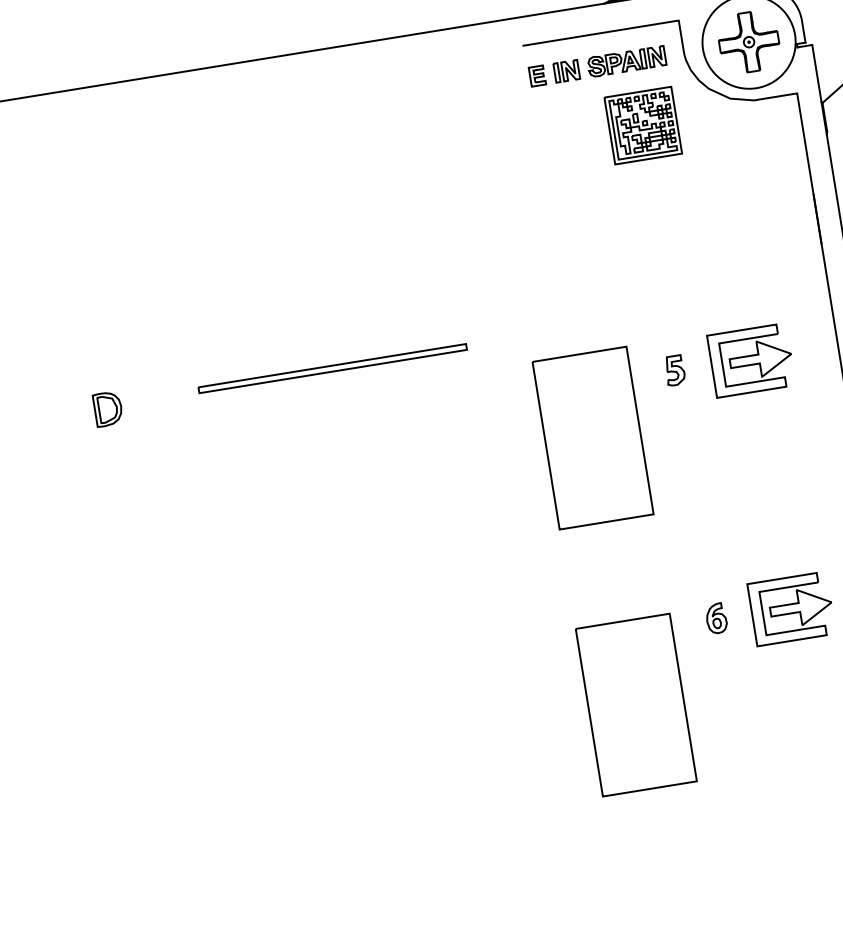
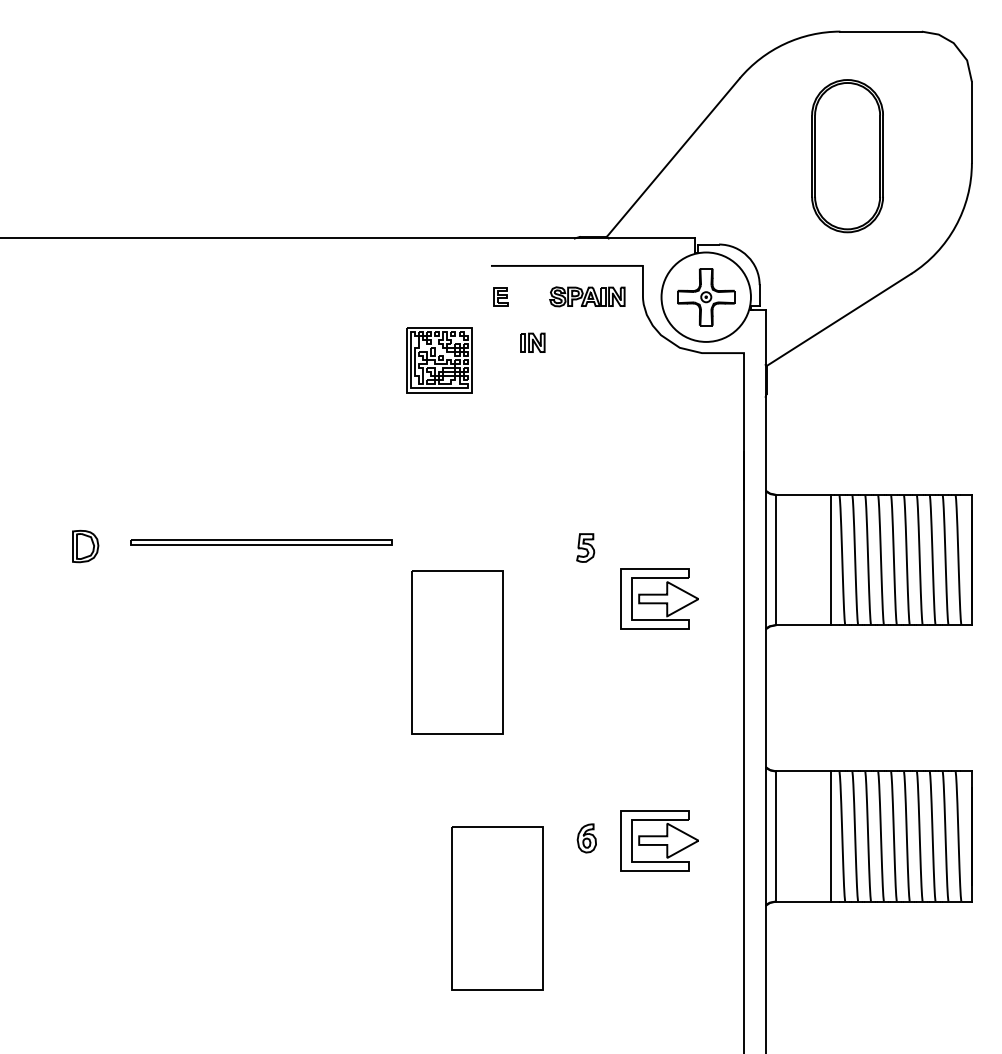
part: (566, 71) -> (532, 342), moved
part: (643, 126) -> (439, 360), moved
part: (674, 370) -> (585, 547), moved
part: (108, 409) -> (85, 546), moved
part: (592, 438) -> (457, 652), moved

